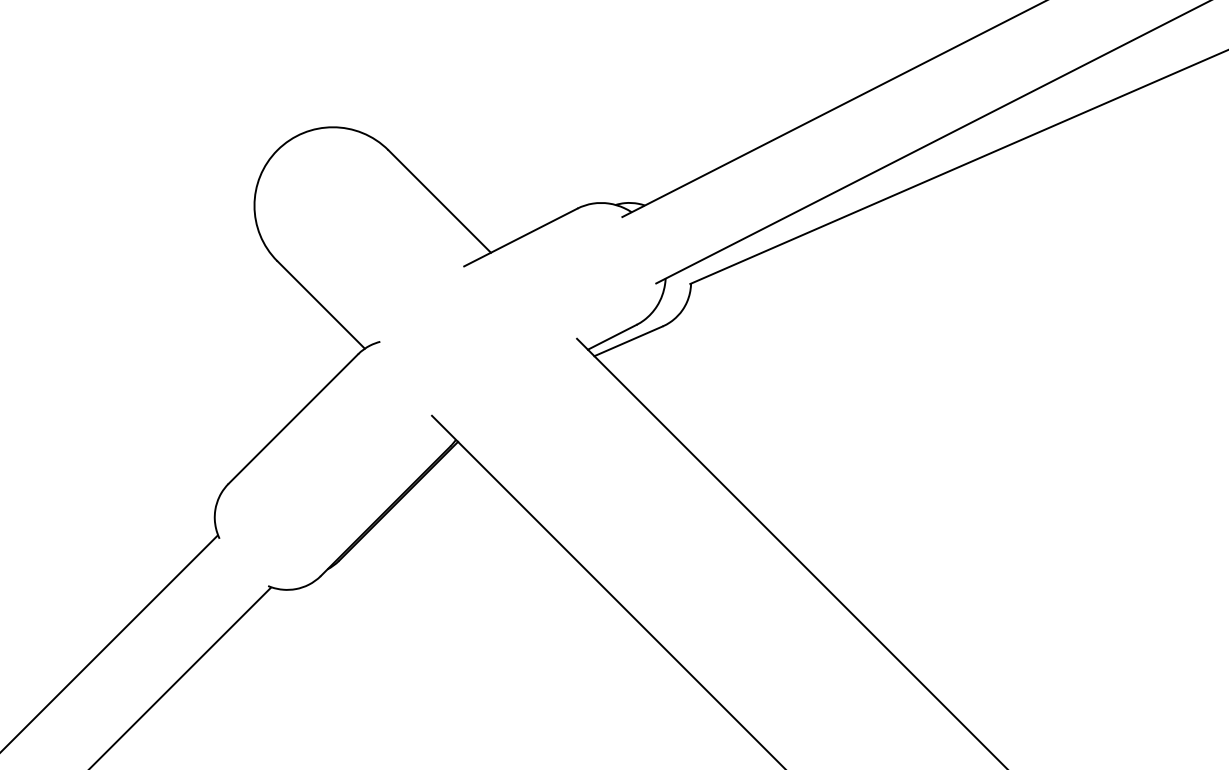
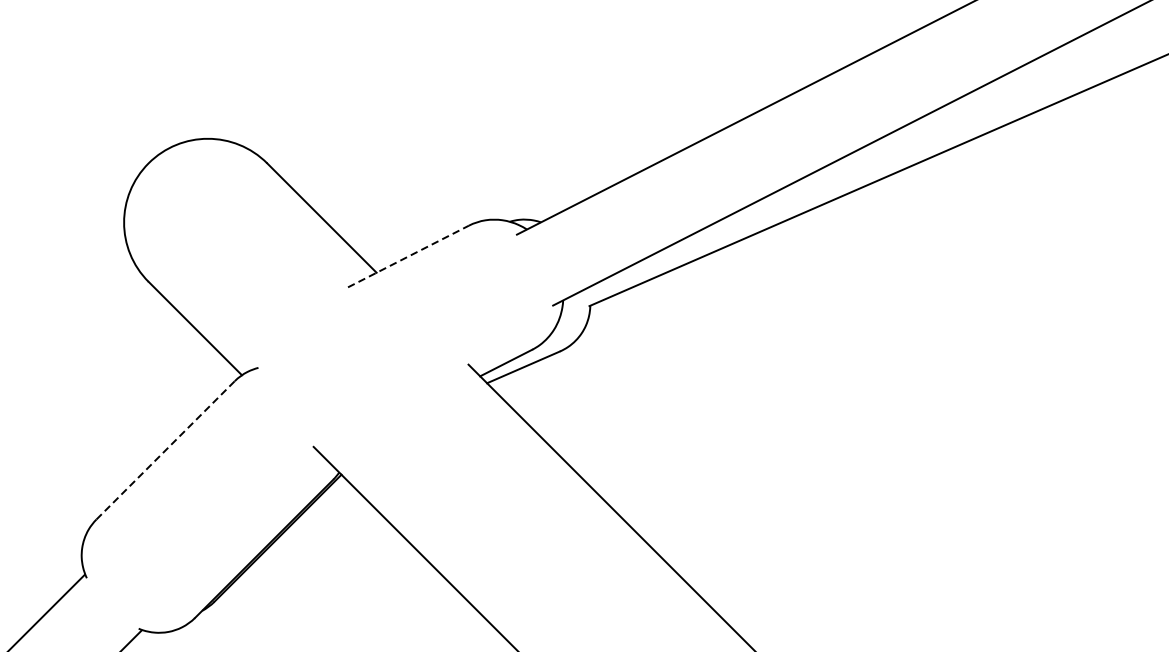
line: (520, 237) -> (408, 256), solid -> dashed
line: (293, 419) -> (165, 450), solid -> dashed

